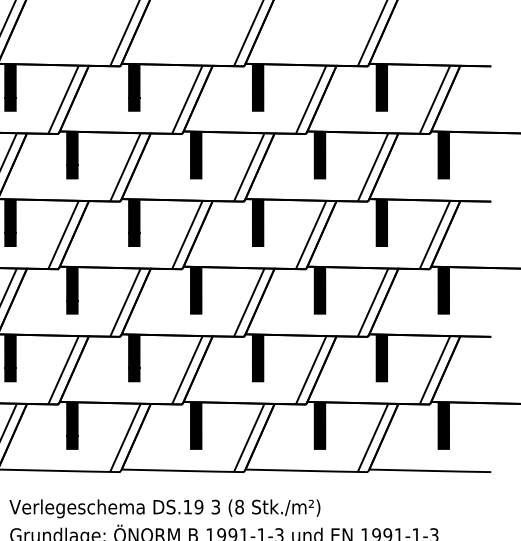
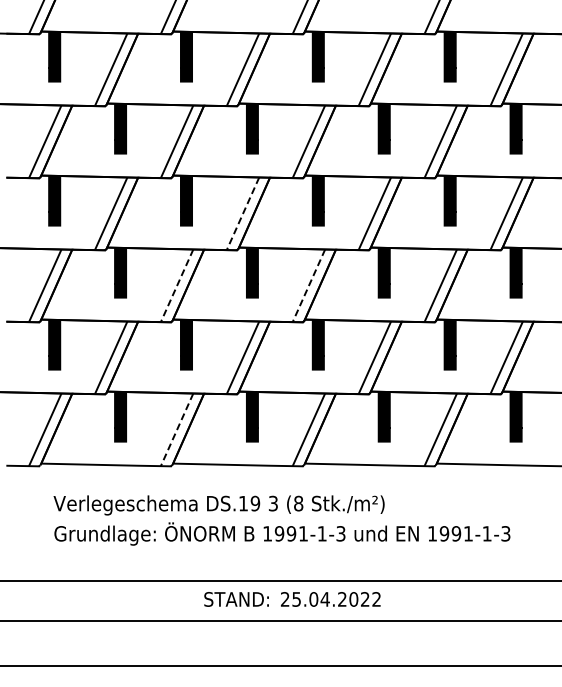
line: (187, 234) -> (243, 213), solid -> dashed
line: (125, 302) -> (177, 285), solid -> dashed
line: (248, 302) -> (308, 285), solid -> dashed
line: (125, 437) -> (177, 429), solid -> dashed

